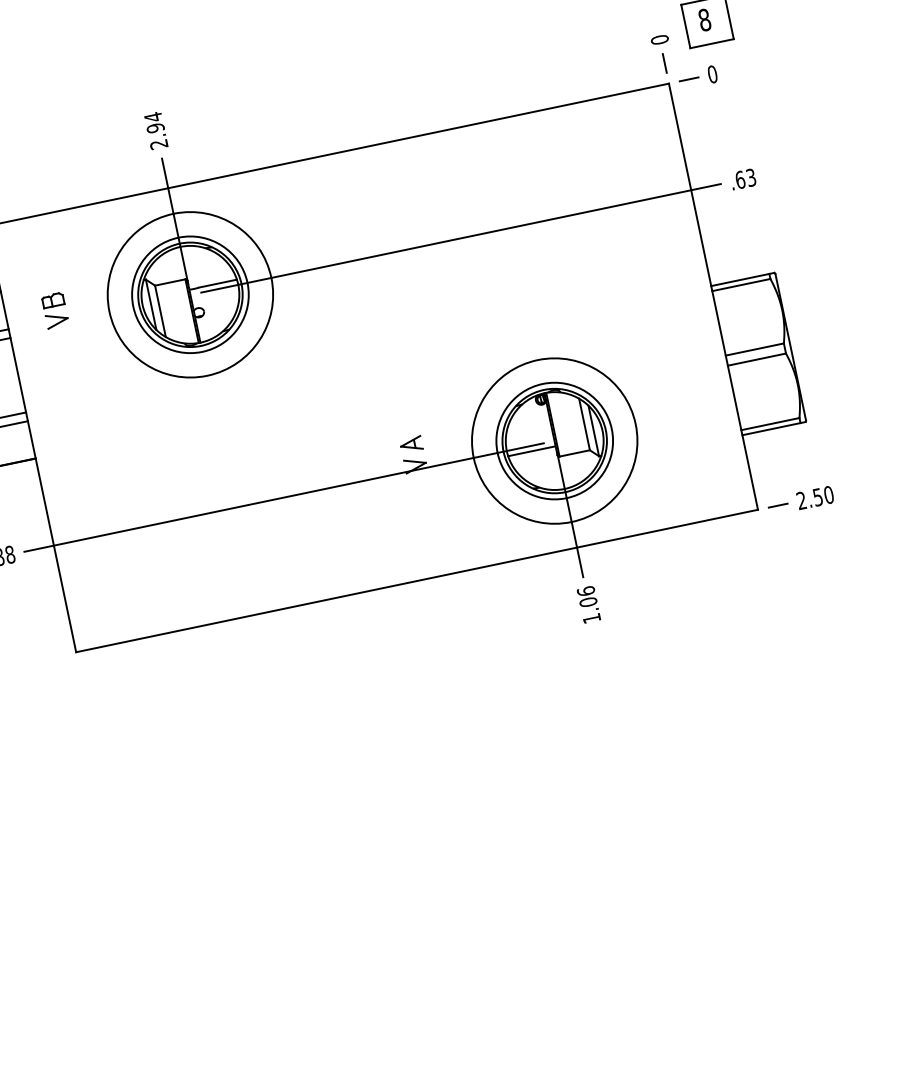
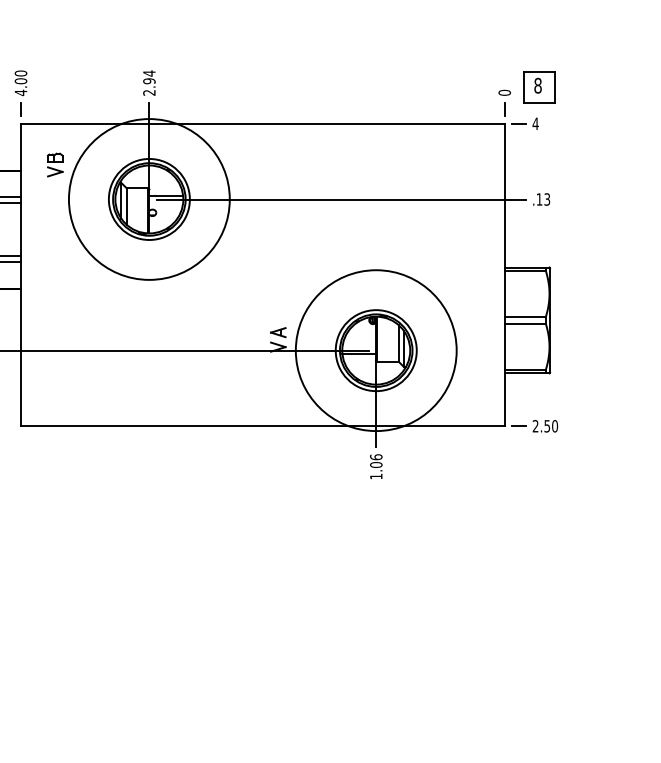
text: (712, 74) -> (535, 123), 0 -> 4
text: (740, 179) -> (539, 199), .63 -> .13
circle: (189, 295) -> (148, 199), size x1.4
part: (55, 309) -> (55, 164), moved
circle: (553, 441) -> (375, 350), size x1.4

